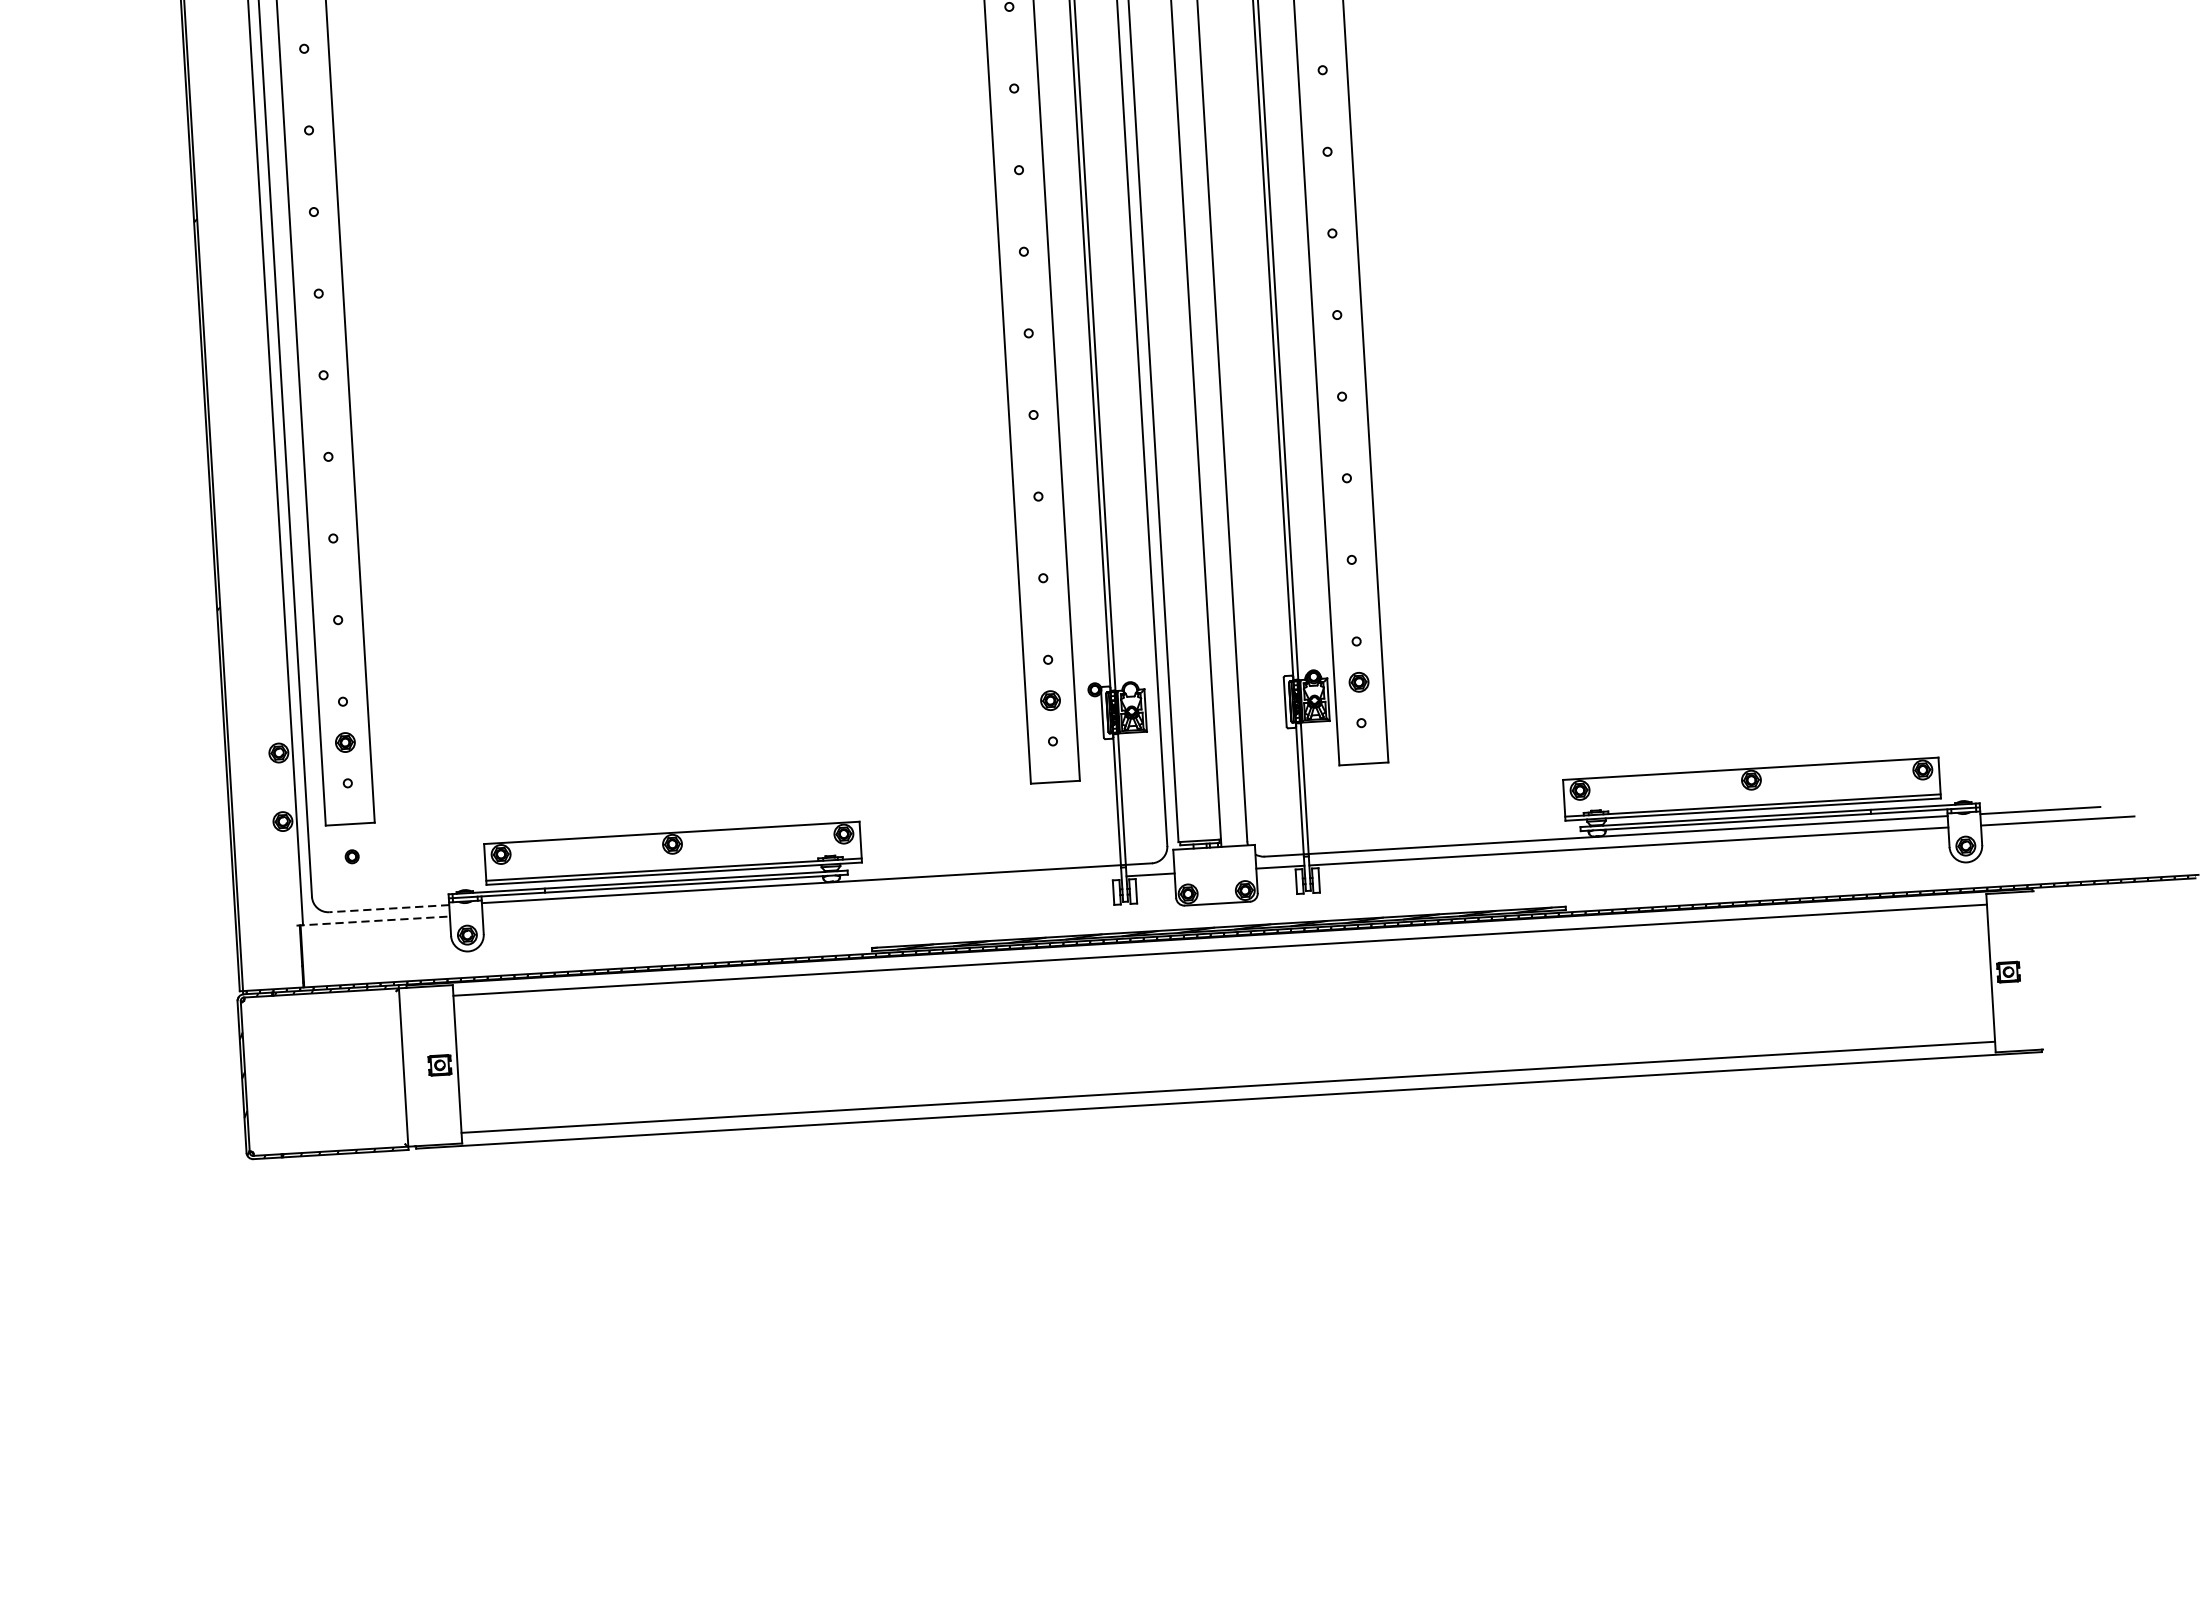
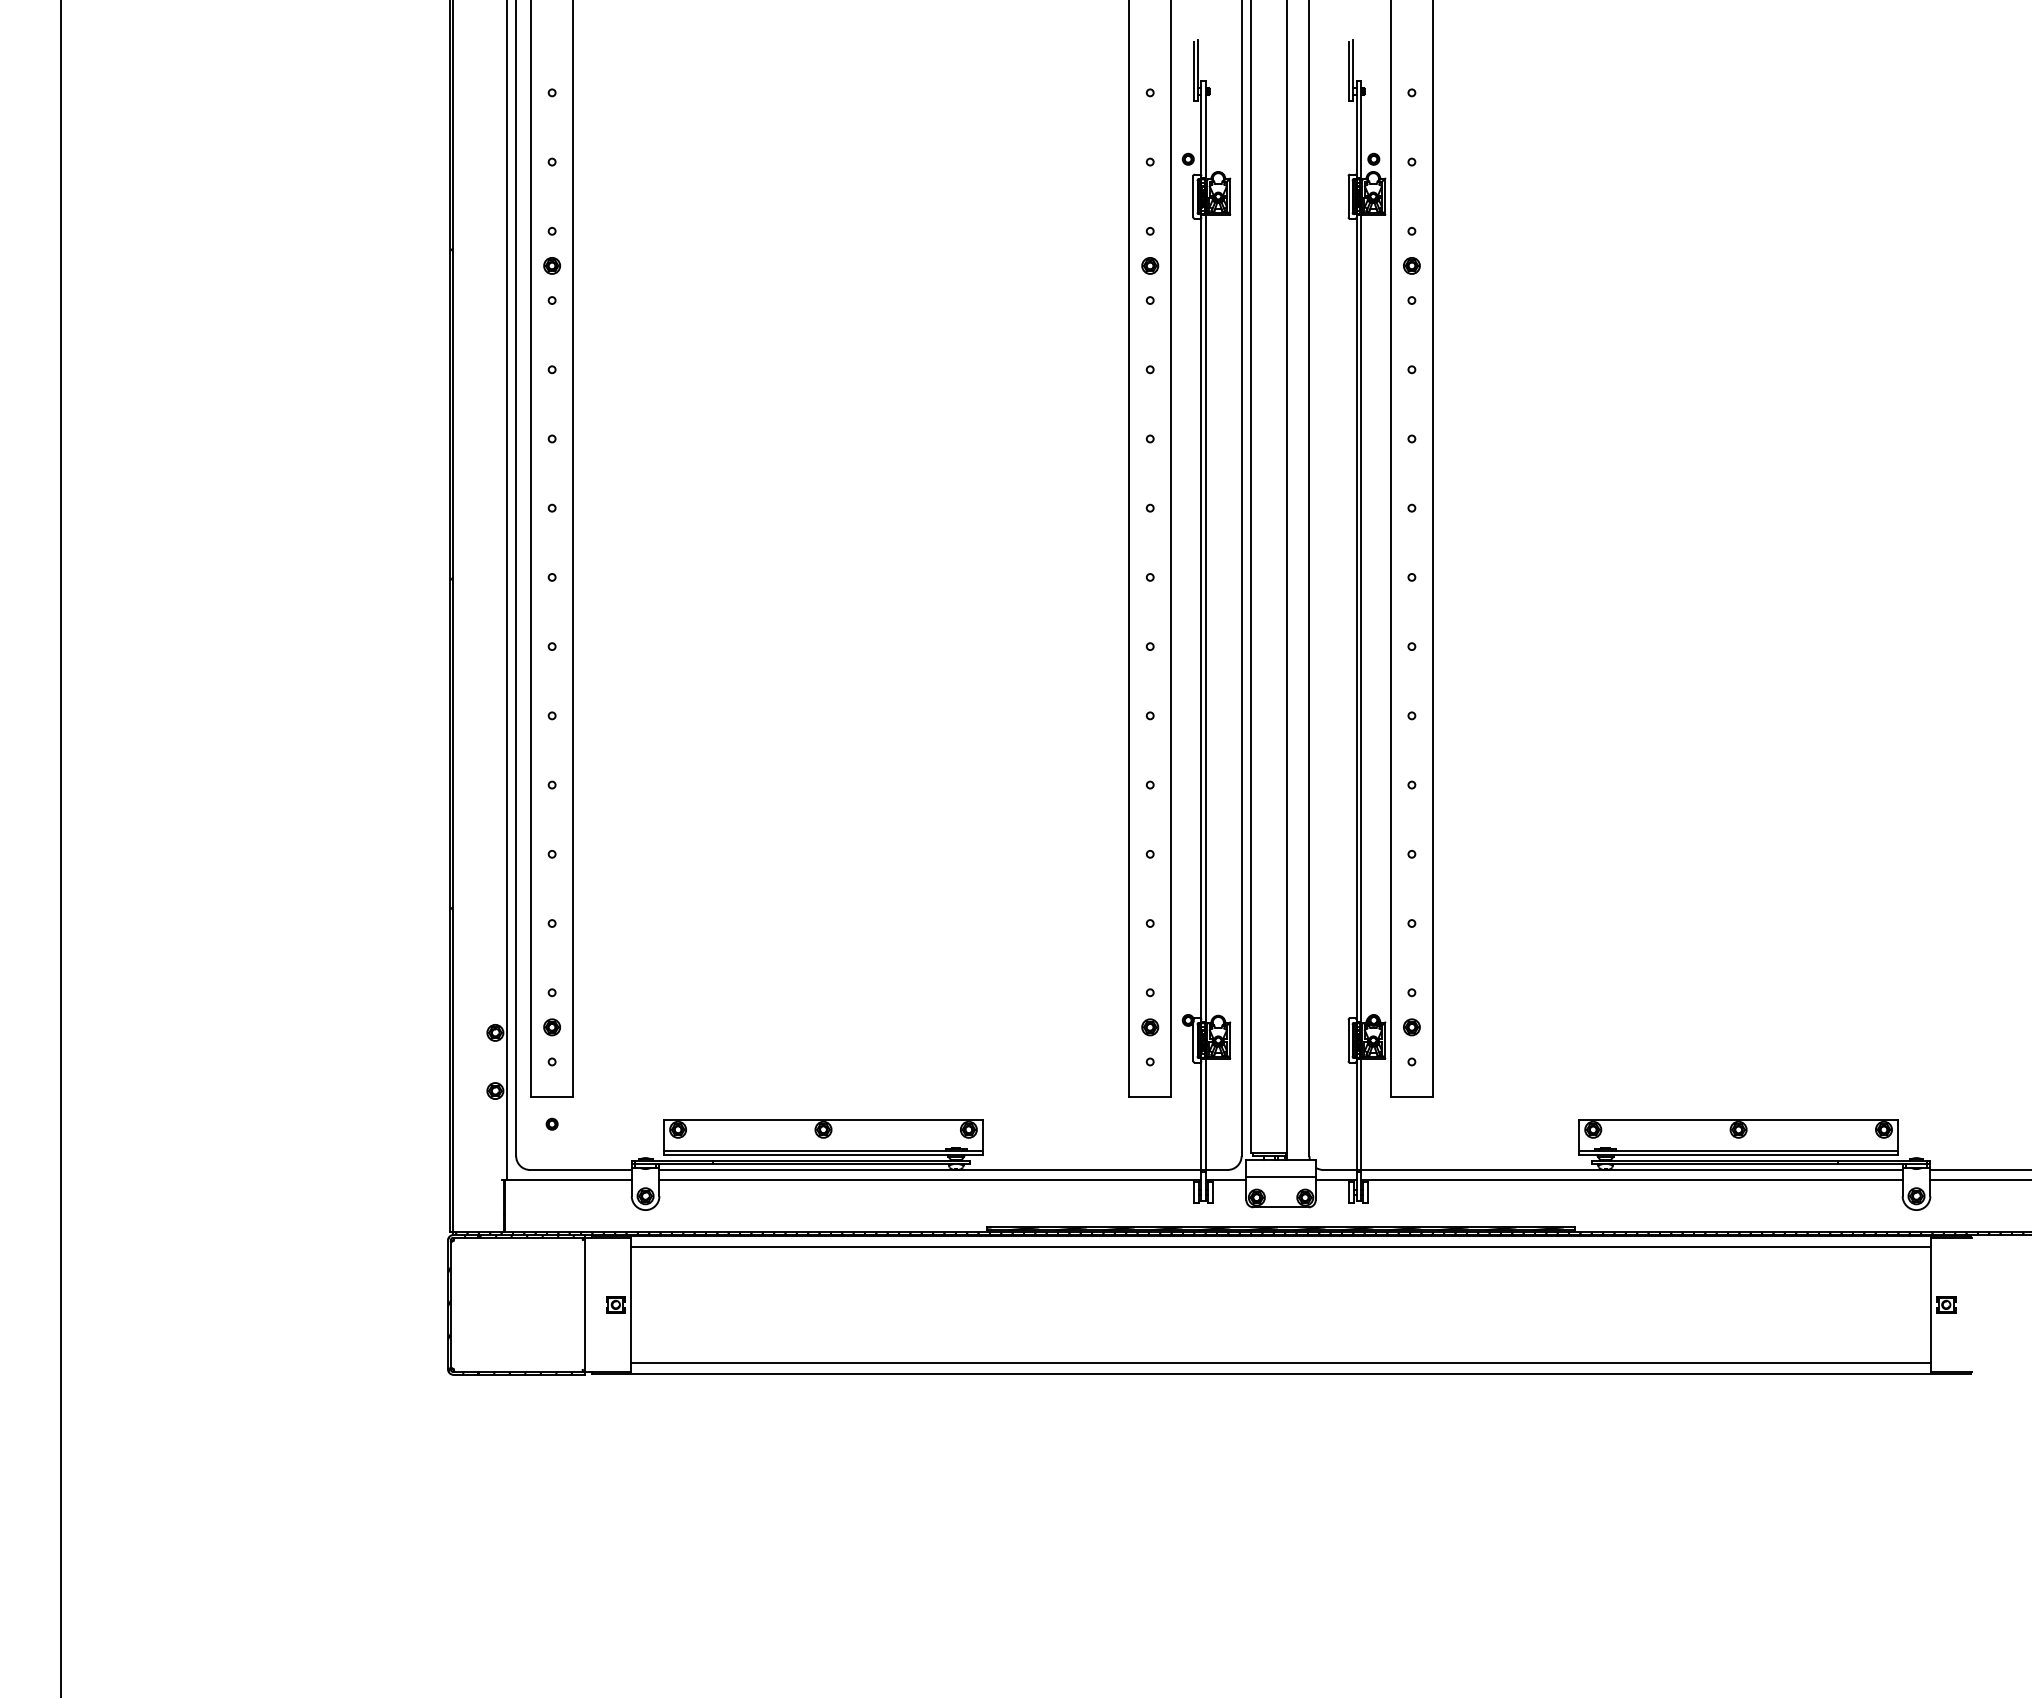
line: (1214, 867) -> (1280, 1176), added
line: (802, 895) -> (930, 1179), added
line: (388, 908) -> (580, 1169), dashed -> solid
line: (374, 920) -> (567, 1179), dashed -> solid

